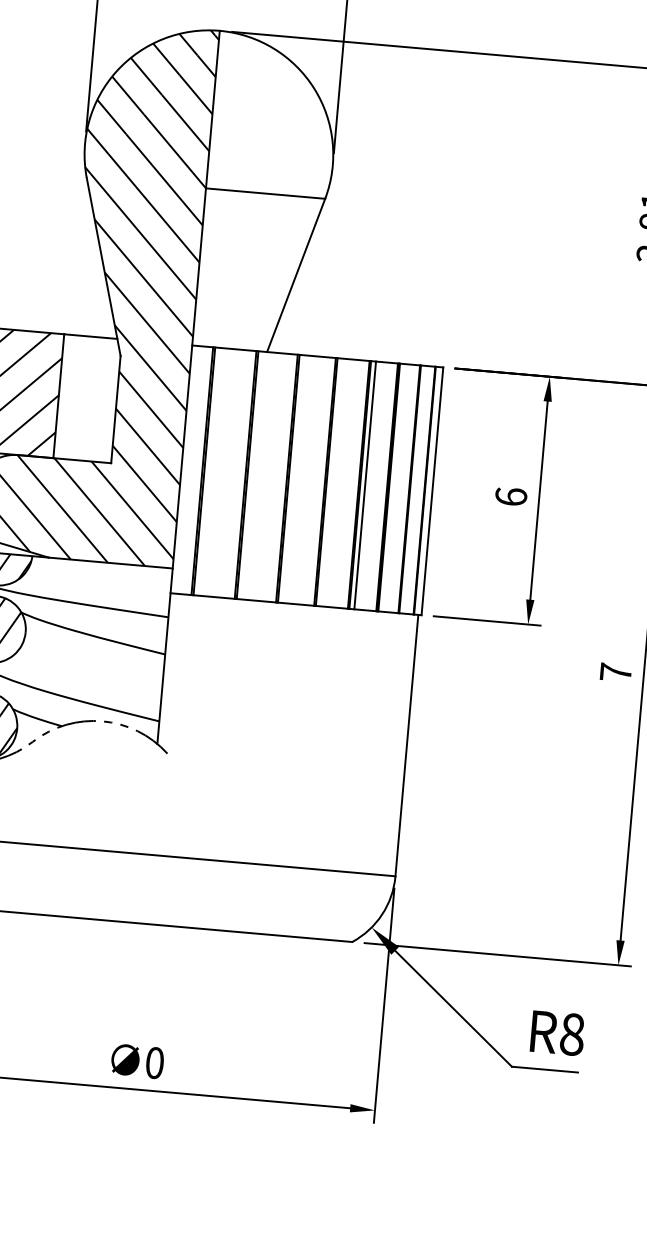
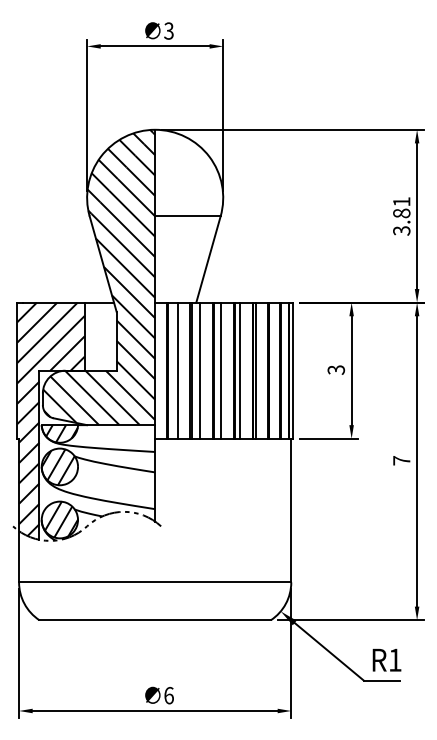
line: (223, 472) -> (178, 370), added
line: (263, 476) -> (200, 370), added
line: (302, 479) -> (221, 370), added
line: (334, 482) -> (239, 370), added
text: (509, 495) -> (335, 369), 6 -> 3
text: (572, 1033) -> (395, 659), R8 -> R1
text: (153, 1062) -> (168, 695), 0 -> 6

